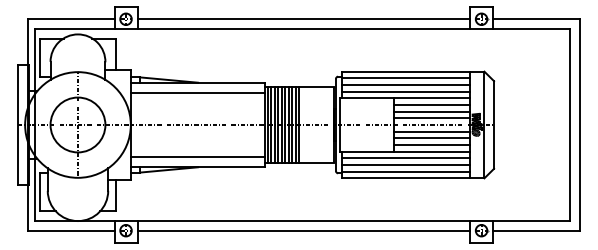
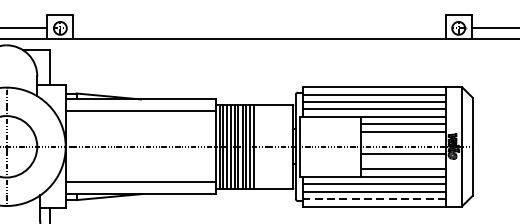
line: (303, 19) -> (259, 28), removed
line: (432, 118) -> (403, 139), removed
line: (432, 138) -> (403, 161), removed
line: (406, 171) -> (374, 198), solid -> dashed

